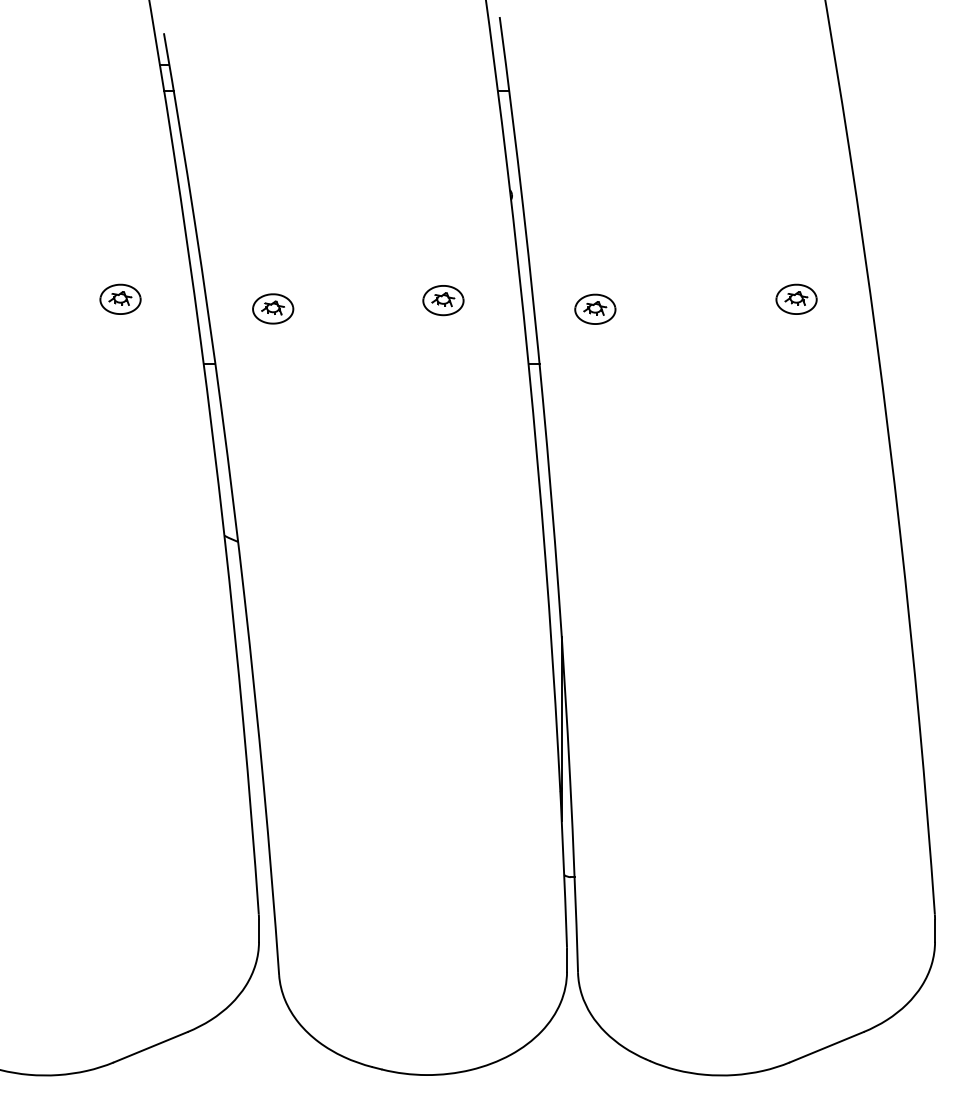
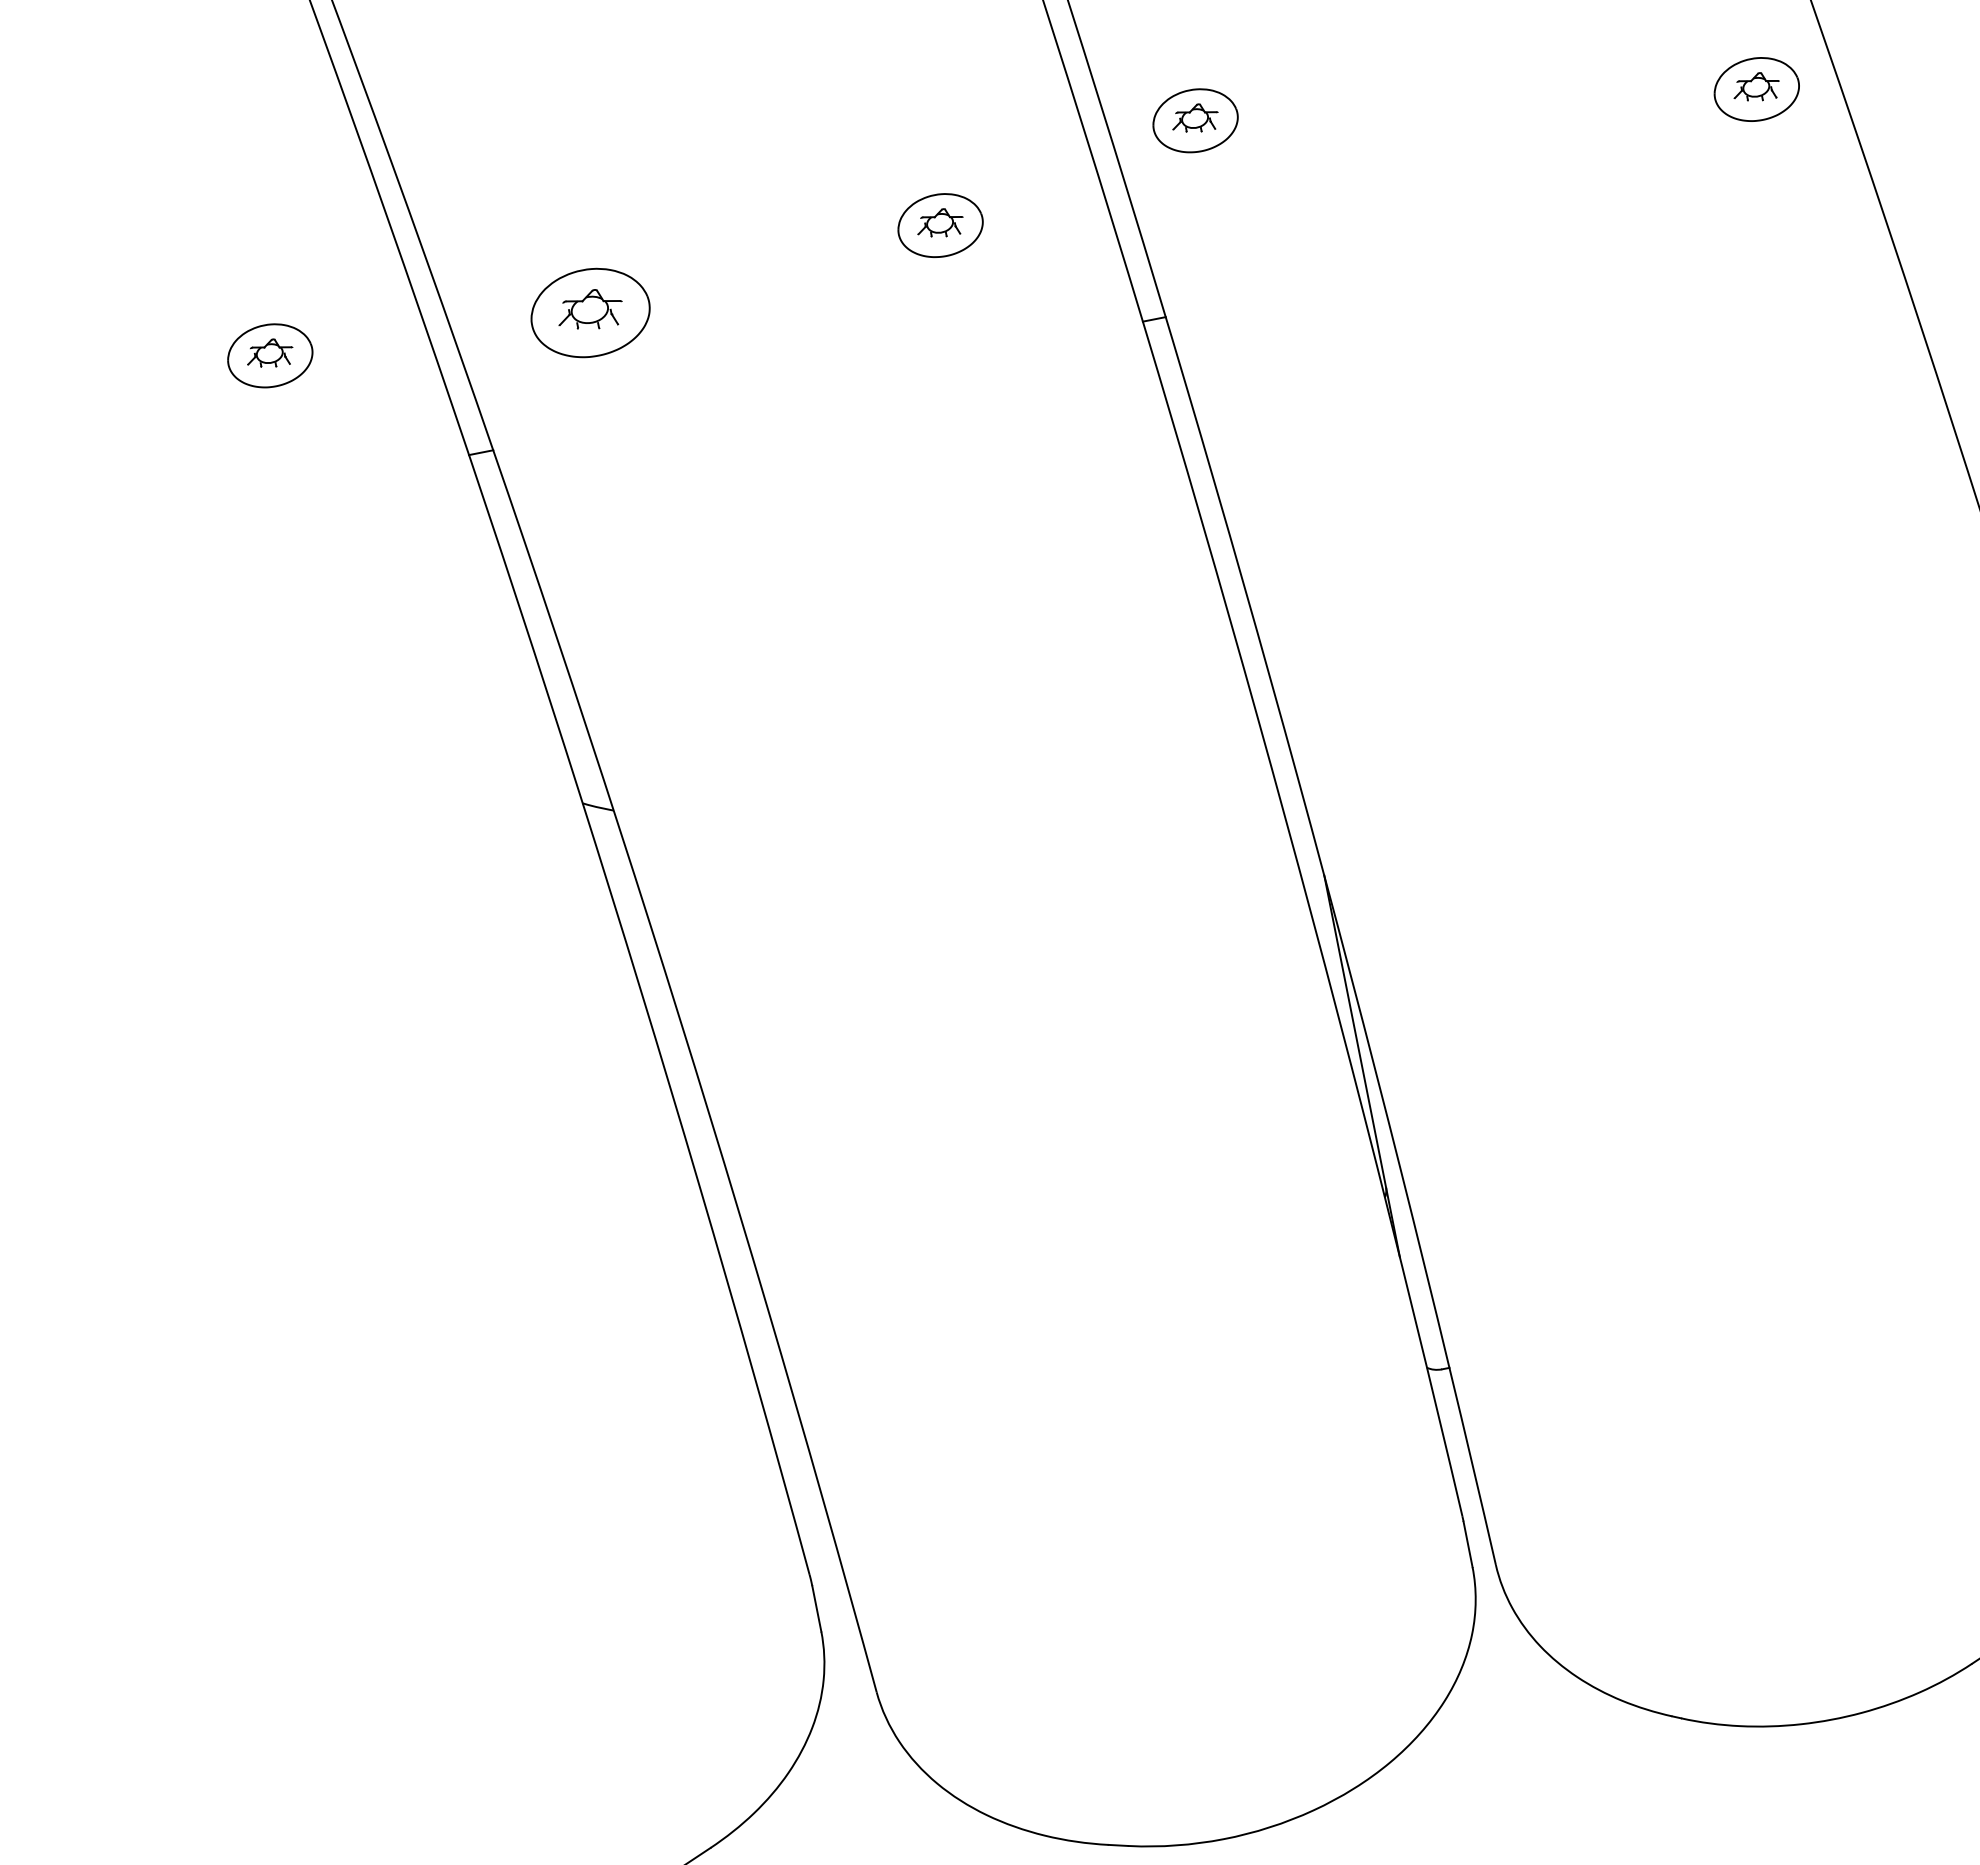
part: (796, 298) -> (1756, 87), moved
part: (273, 308) -> (591, 311), size x1.4
part: (595, 308) -> (1195, 118), moved

